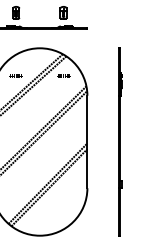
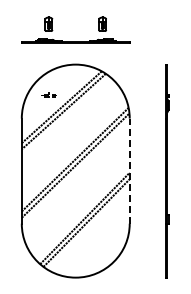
part: (63, 74) -> (102, 94), removed
line: (87, 142) -> (129, 171), solid -> dashed

